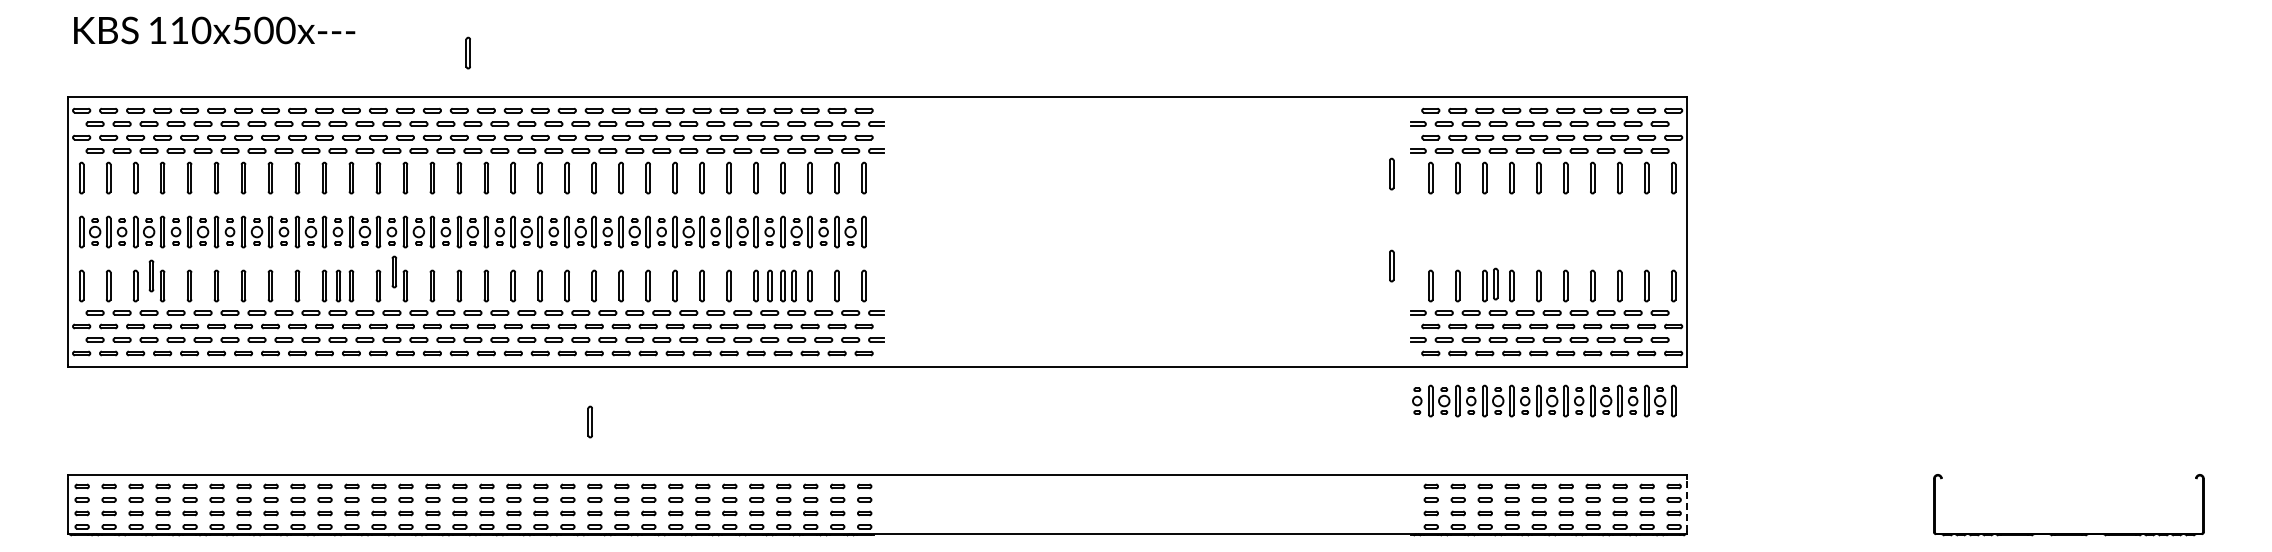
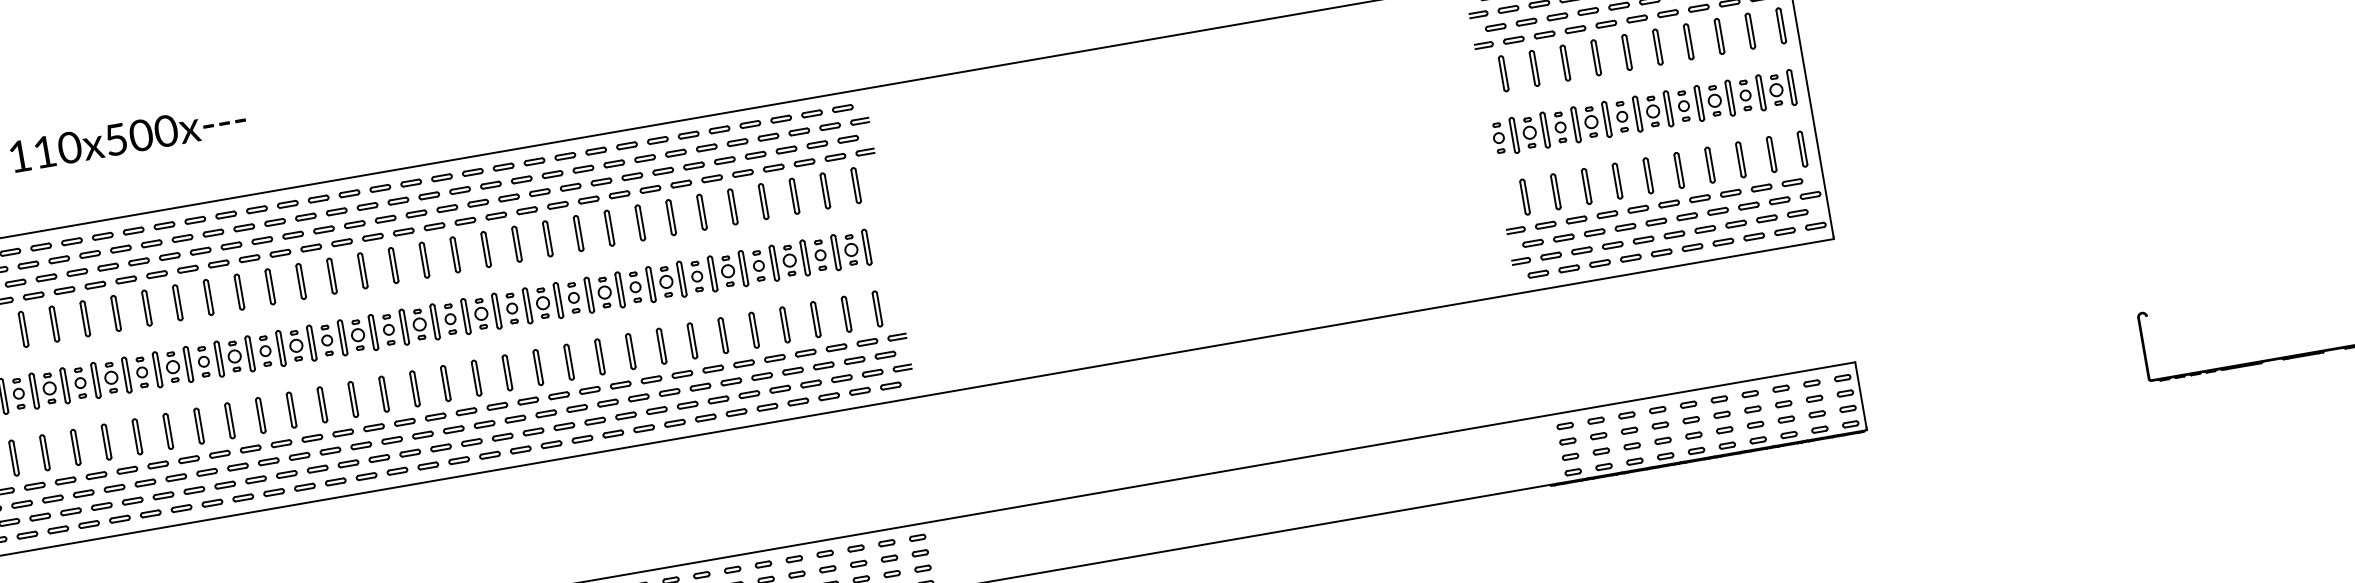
part: (467, 52) -> (378, 120), removed
part: (1391, 173) -> (1457, 76), removed
part: (1391, 265) -> (1476, 181), removed
part: (393, 271) -> (336, 385), removed
part: (151, 275) -> (61, 437), removed
part: (1495, 283) -> (1598, 181), removed
part: (338, 285) -> (276, 412), removed
part: (769, 285) -> (769, 327), removed
part: (793, 285) -> (796, 322), removed
part: (1544, 400) -> (1644, 112), moved
part: (589, 421) -> (590, 517), removed
line: (1687, 505) -> (1861, 397), dashed -> solid

